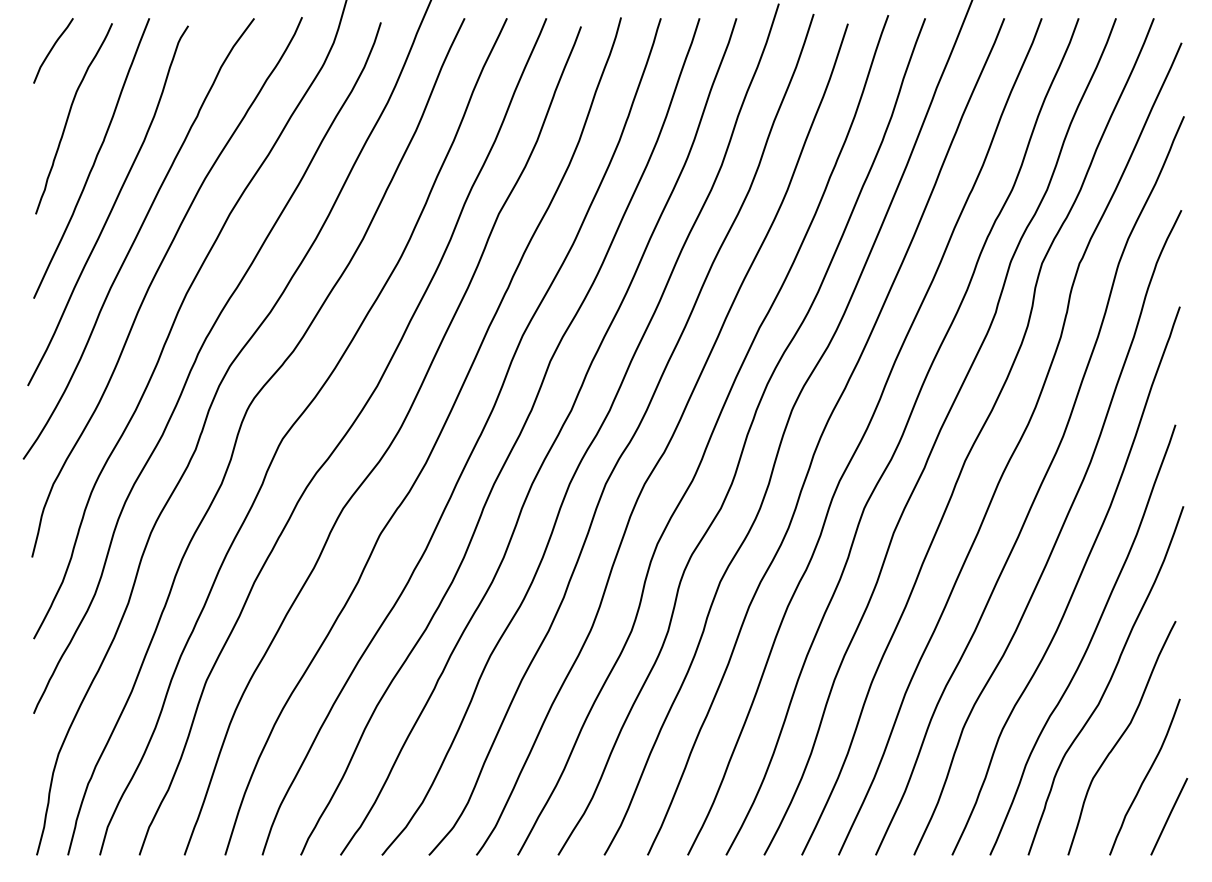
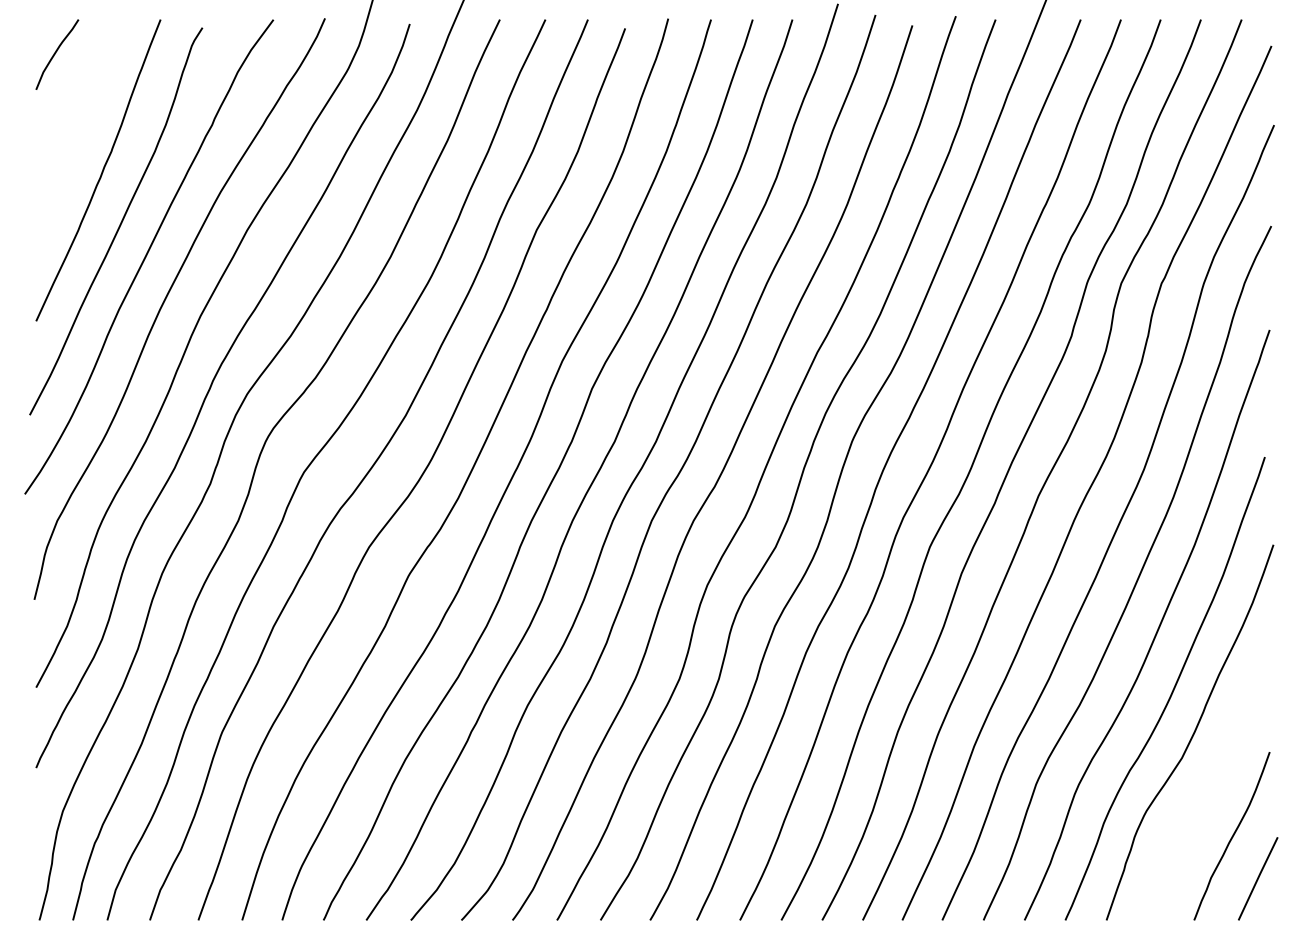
curve: (69, 116) -> (74, 125), removed
curve: (1121, 738) -> (1206, 794), removed

